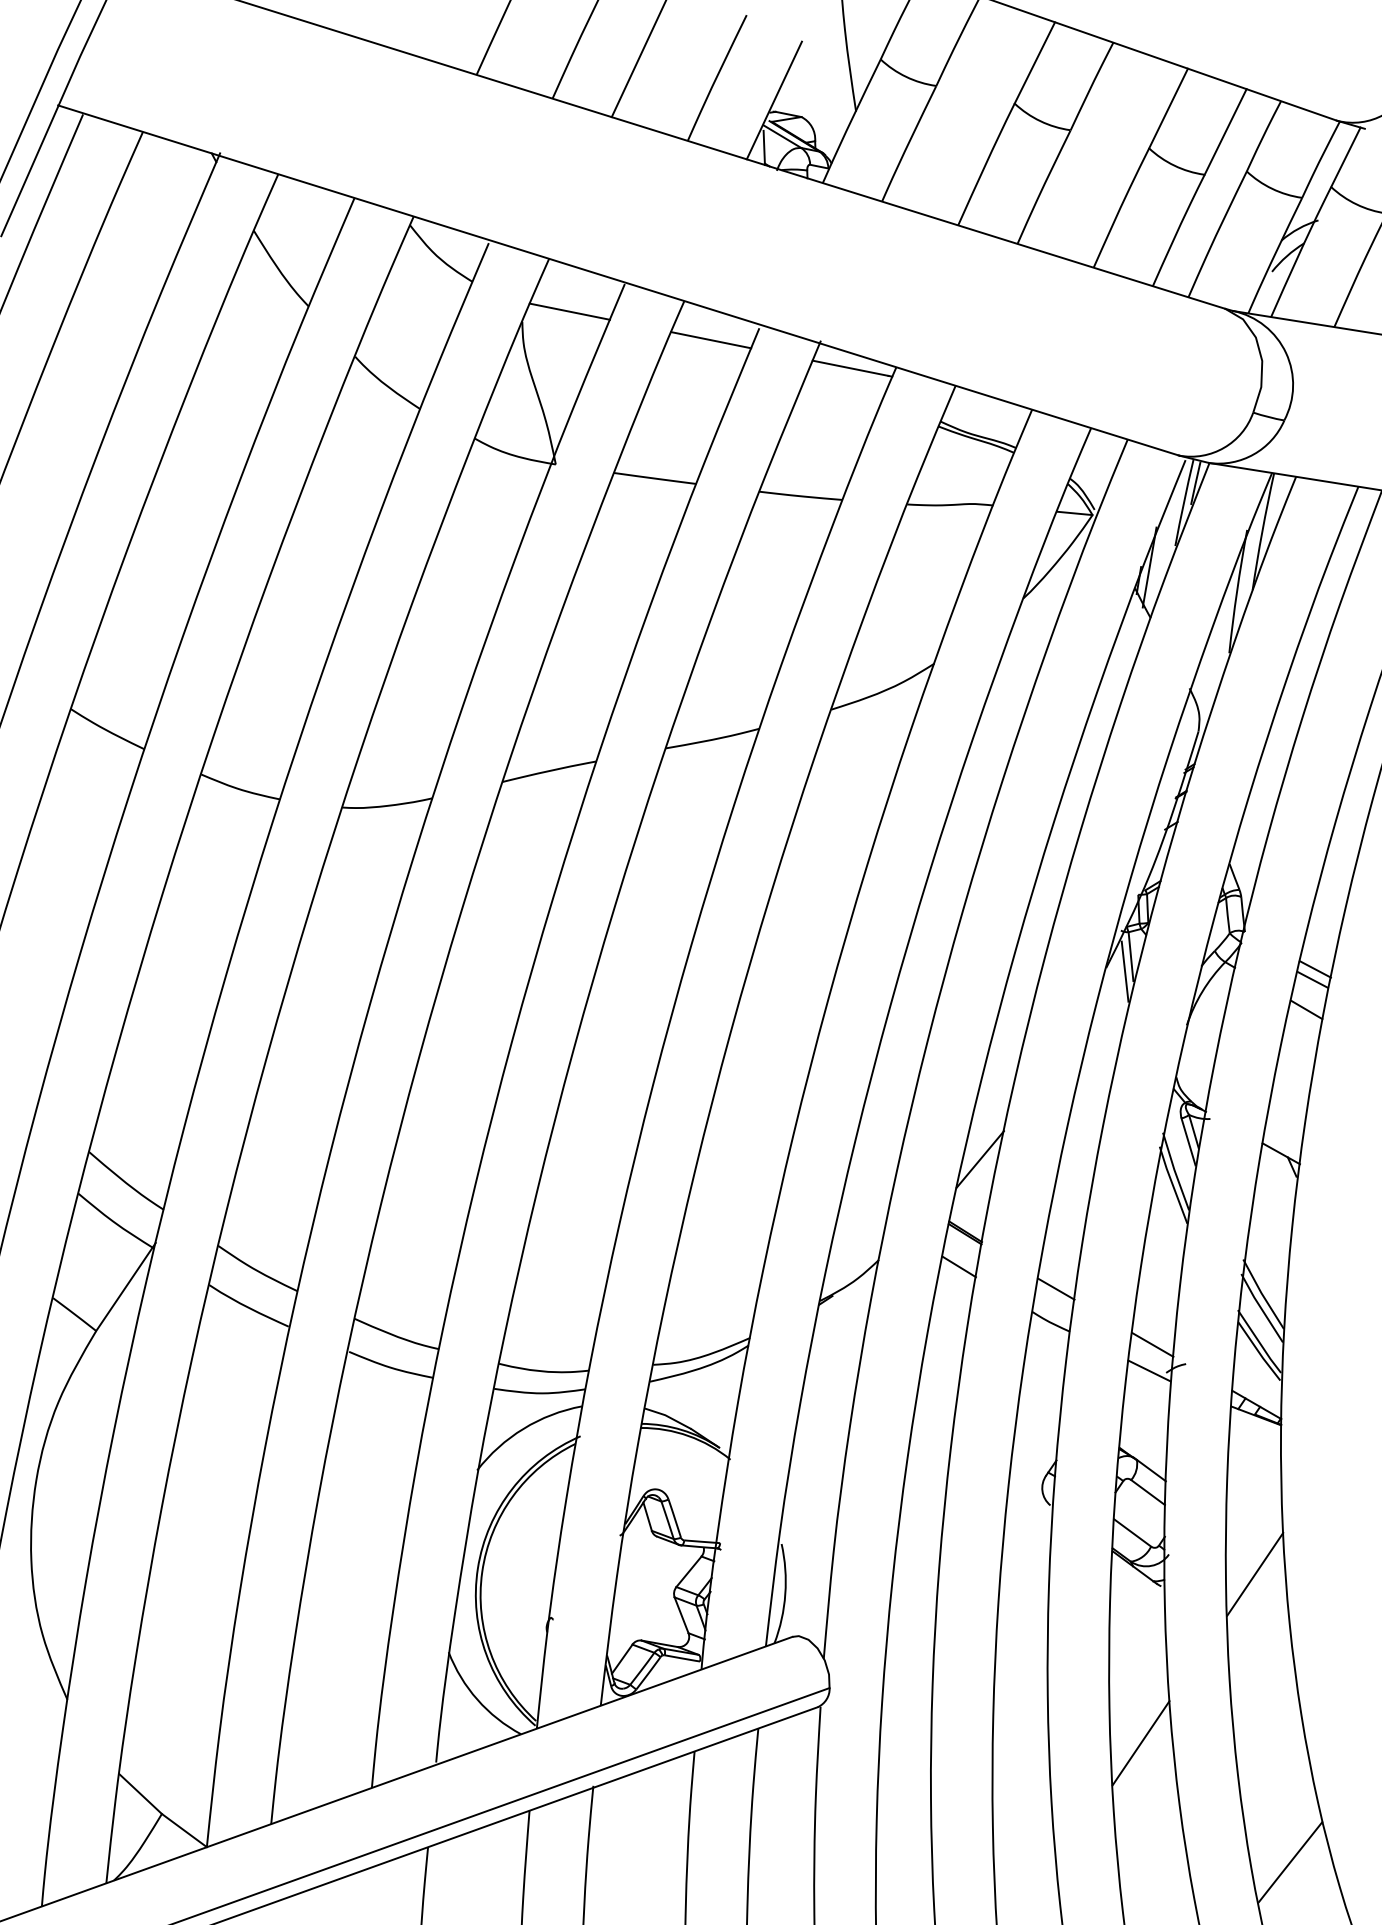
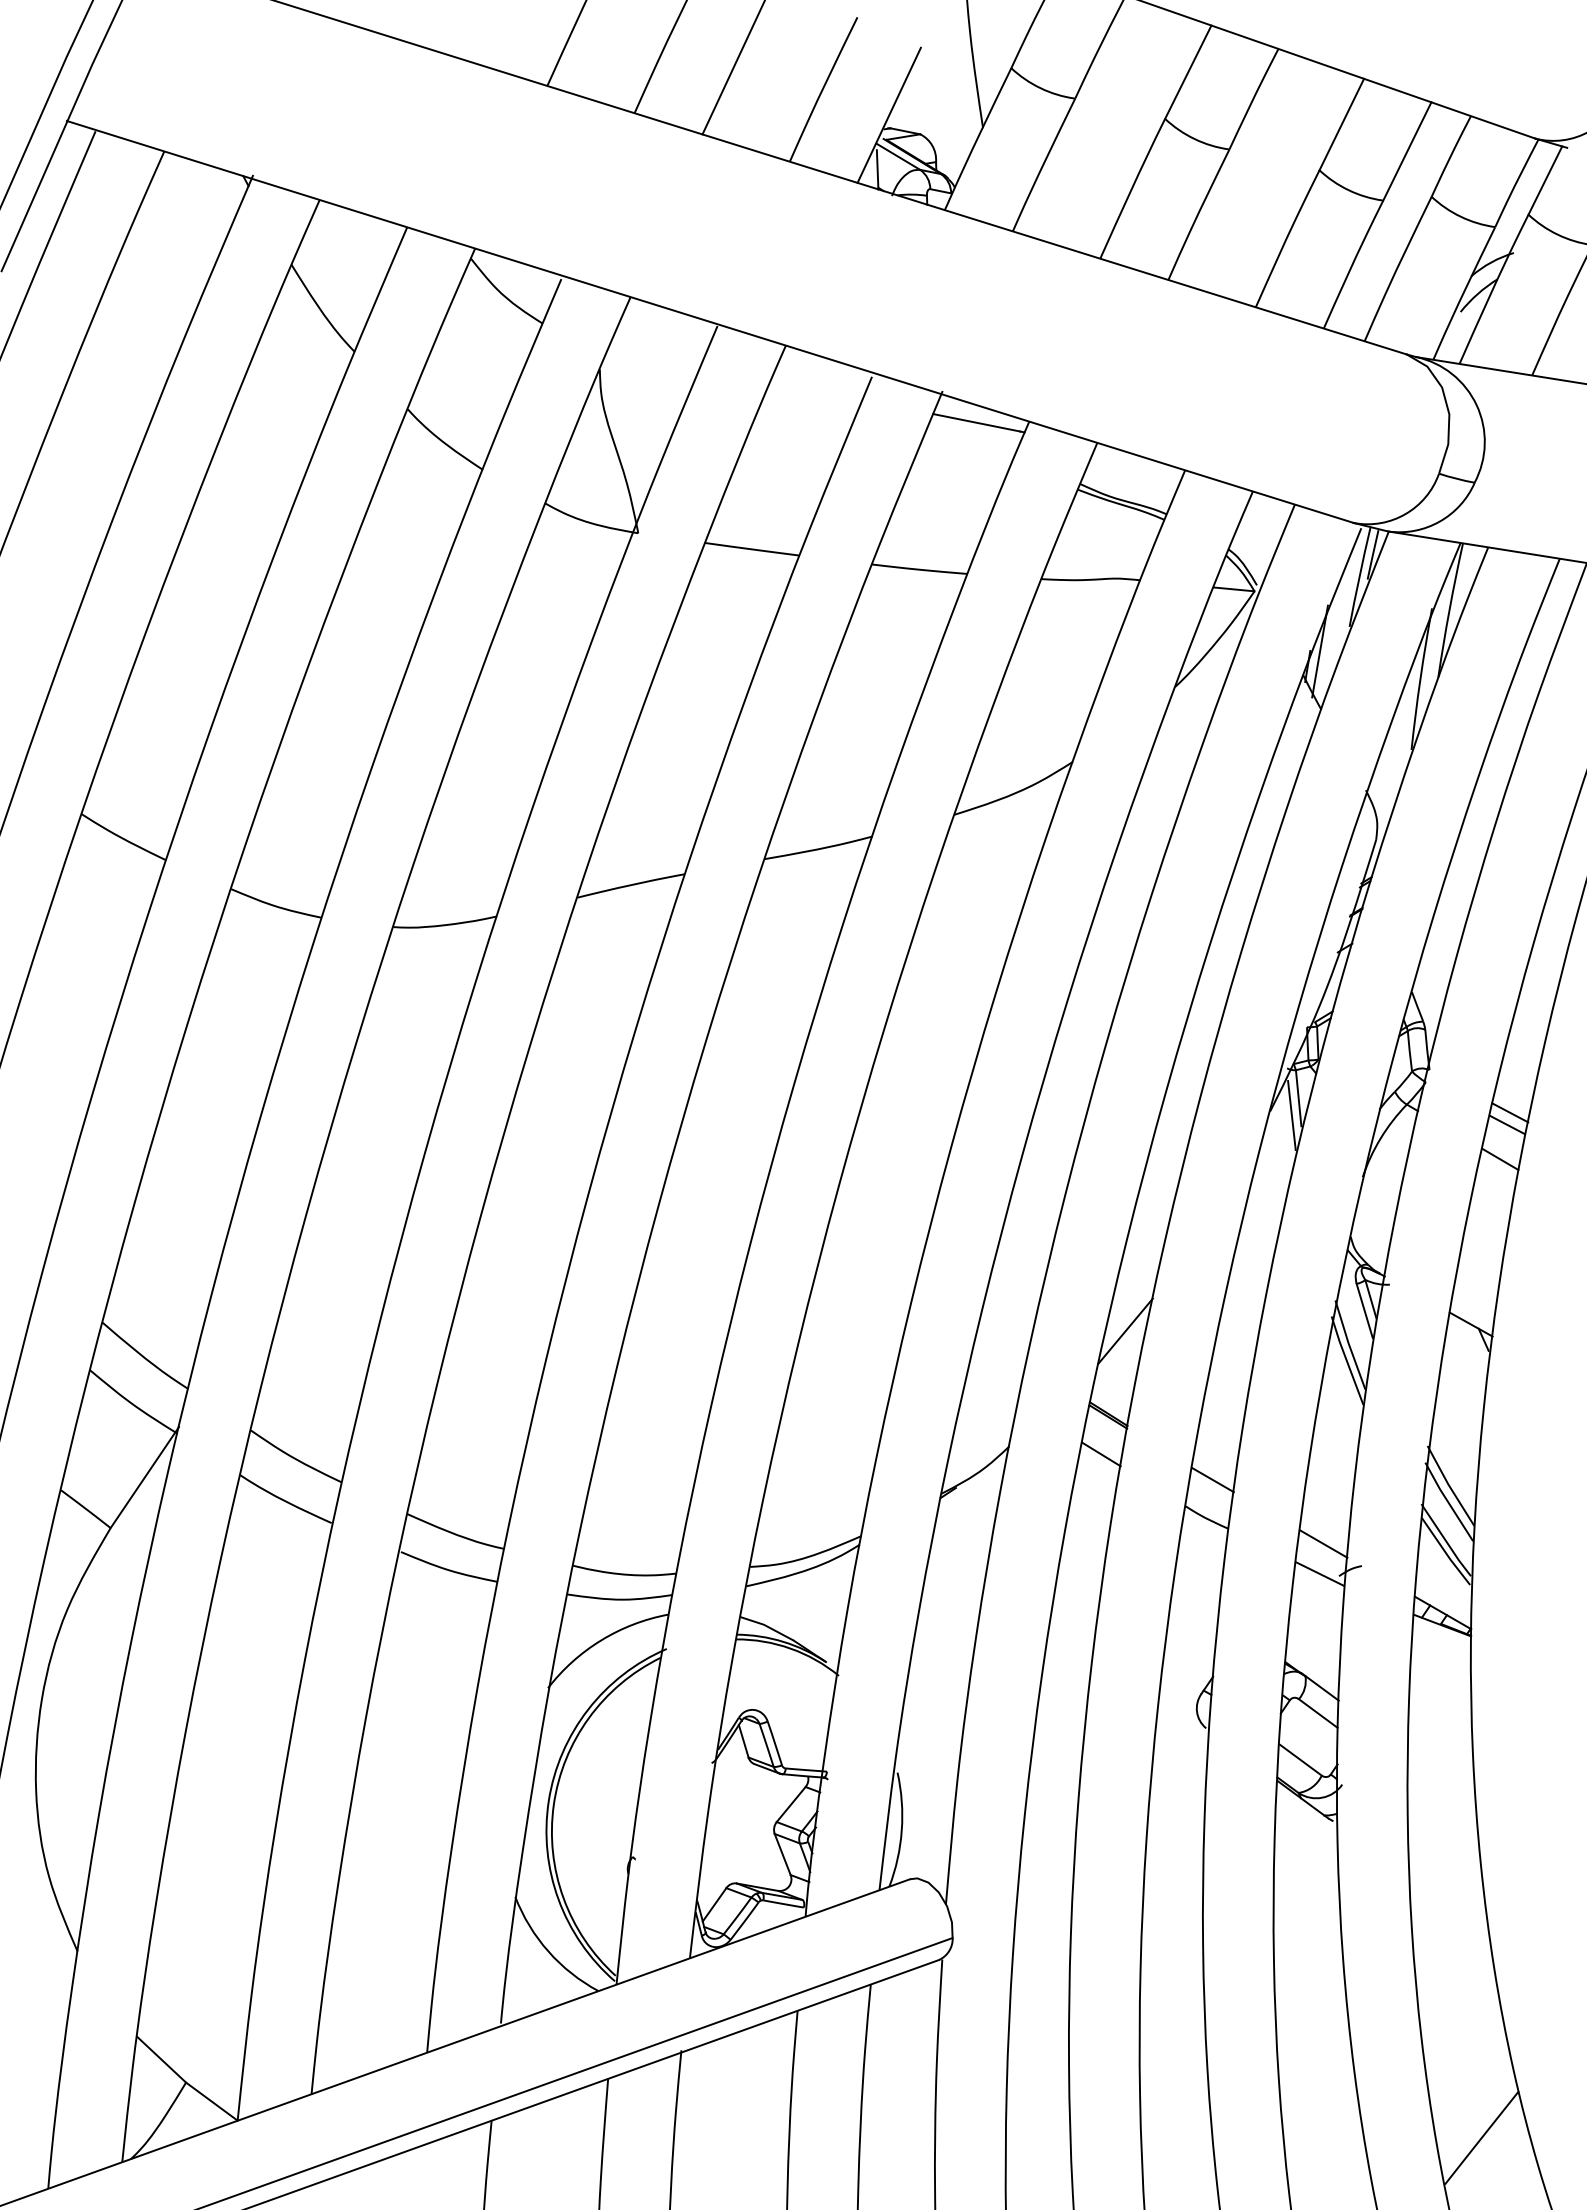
line: (569, 311) -> (654, 357), removed
line: (711, 340) -> (816, 390), removed
line: (1255, 1573) -> (1441, 1806), removed
line: (1140, 1743) -> (1309, 2001), removed

